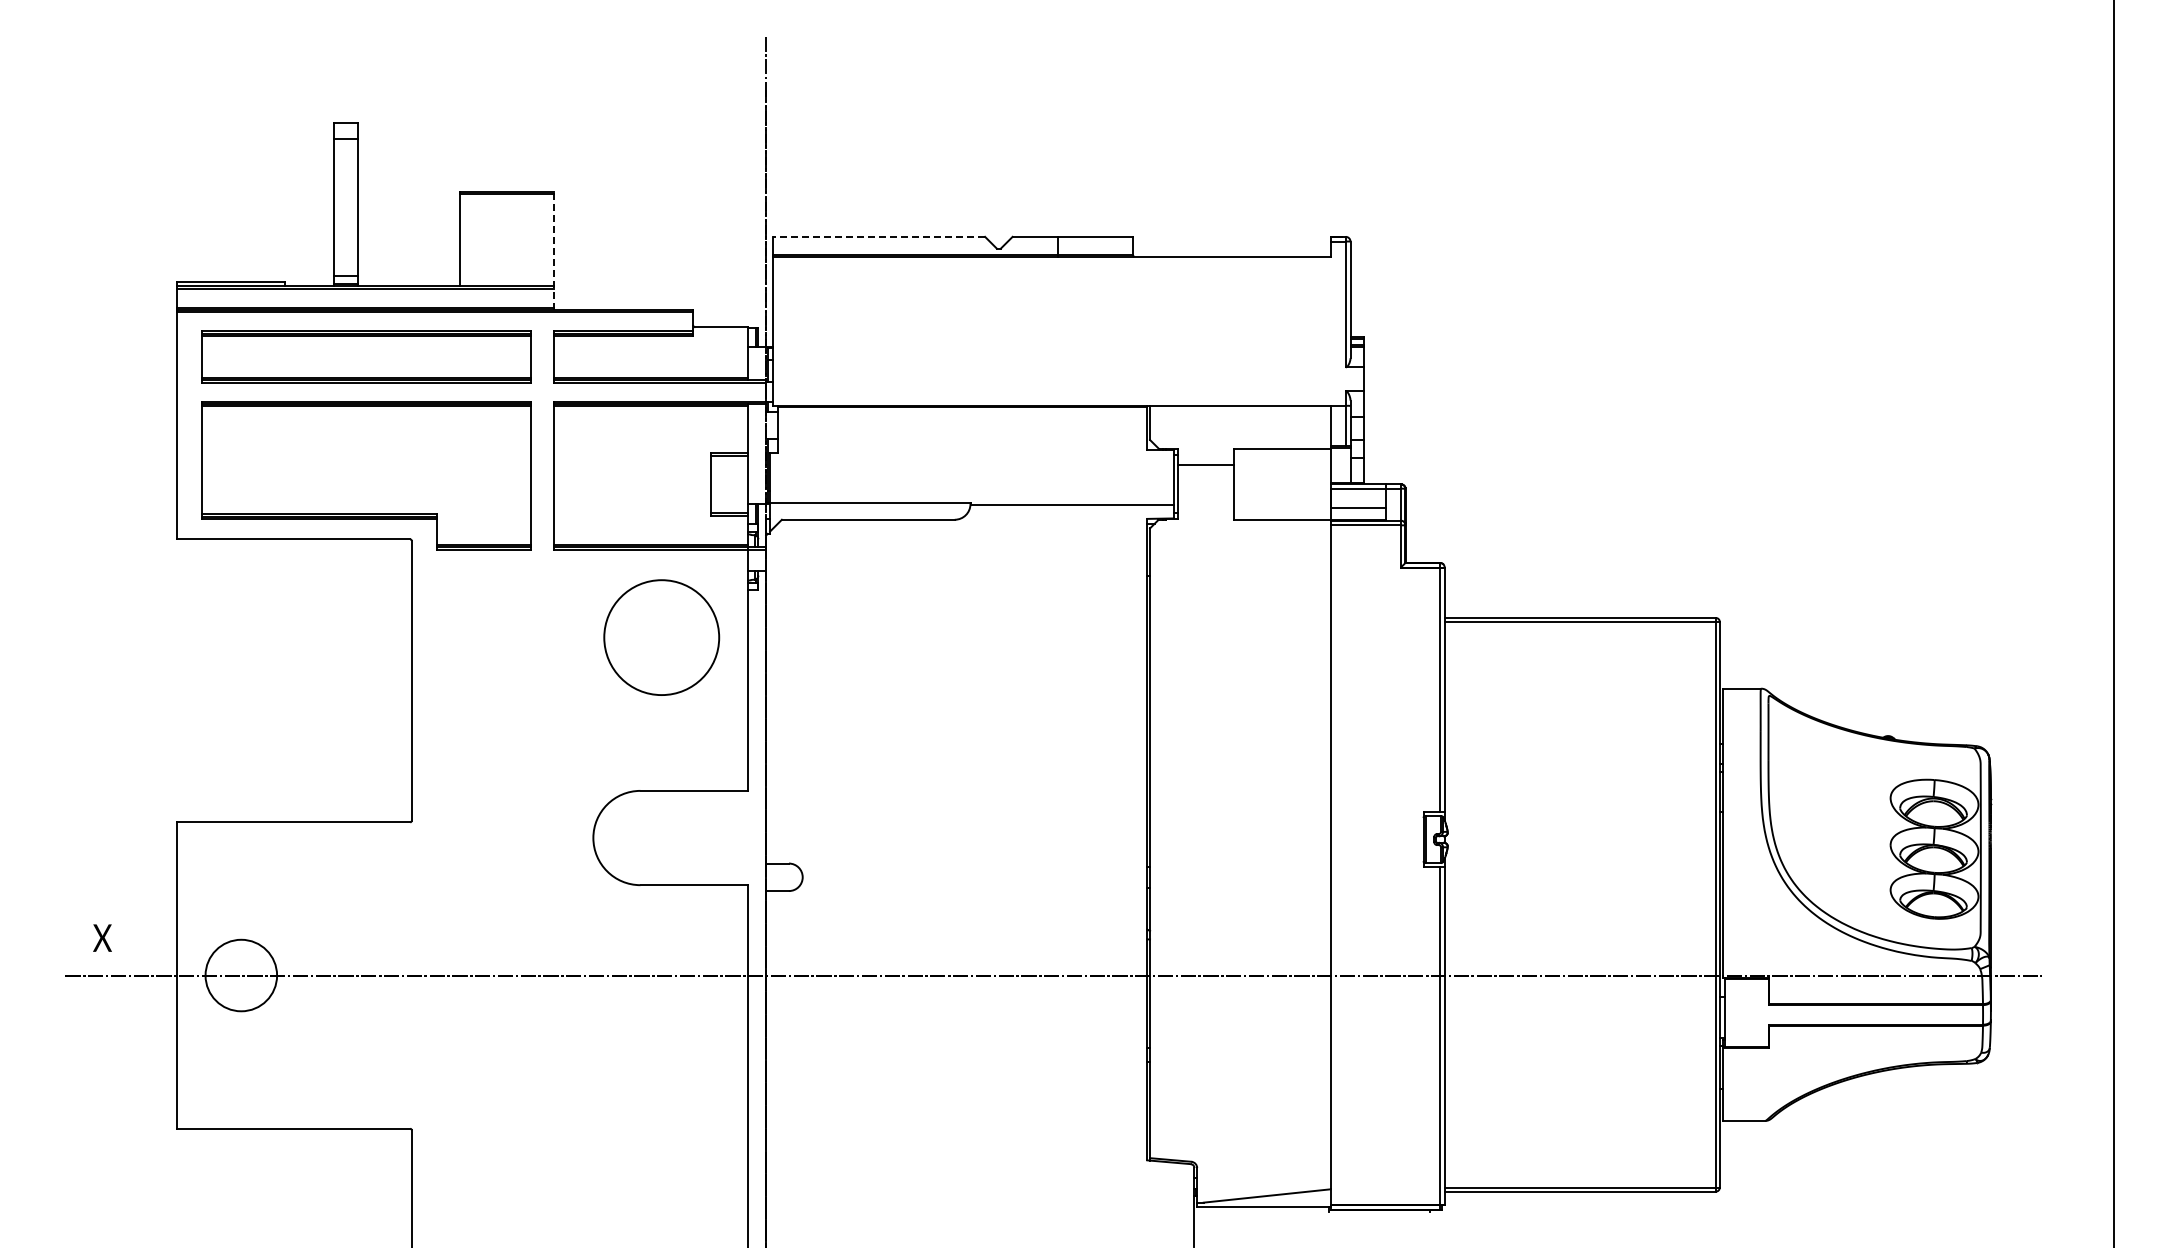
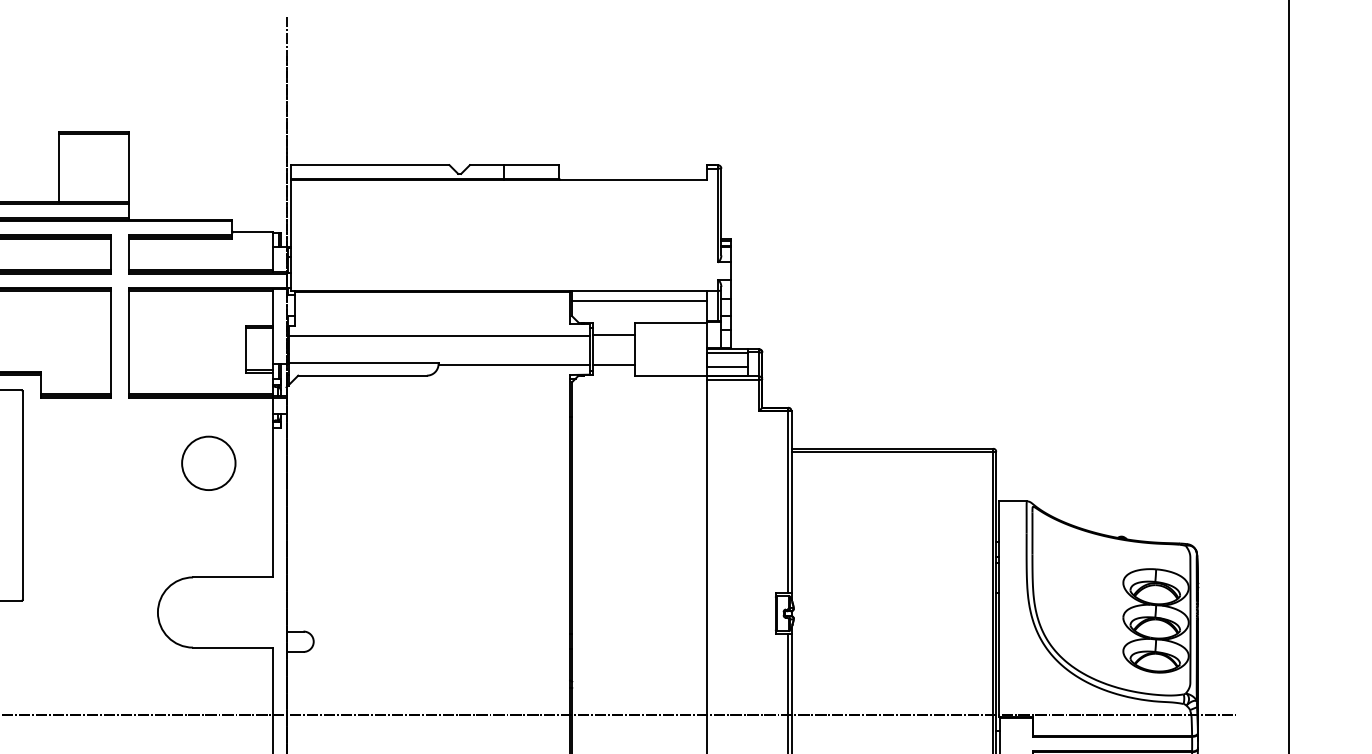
line: (878, 236) -> (370, 164), dashed -> solid
line: (554, 251) -> (129, 176), dashed -> solid
line: (1240, 419) -> (639, 301), added
line: (972, 466) -> (440, 336), added
line: (1205, 505) -> (613, 365), added
circle: (661, 637) -> (208, 463), size x0.62

